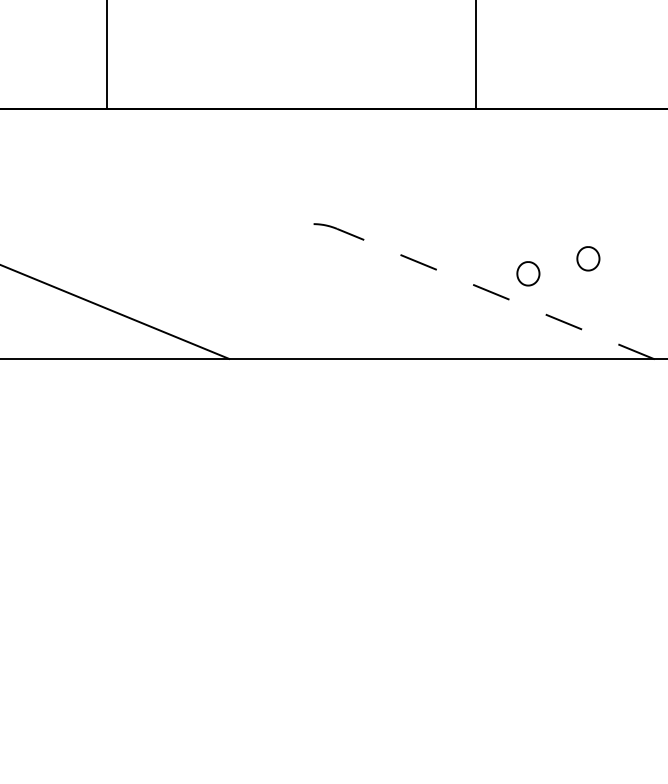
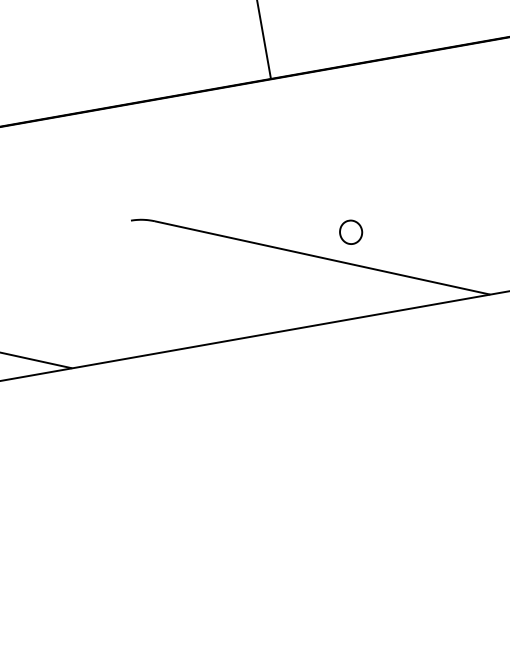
part: (588, 258) -> (407, 206), removed
line: (495, 294) -> (322, 258), dashed -> solid

